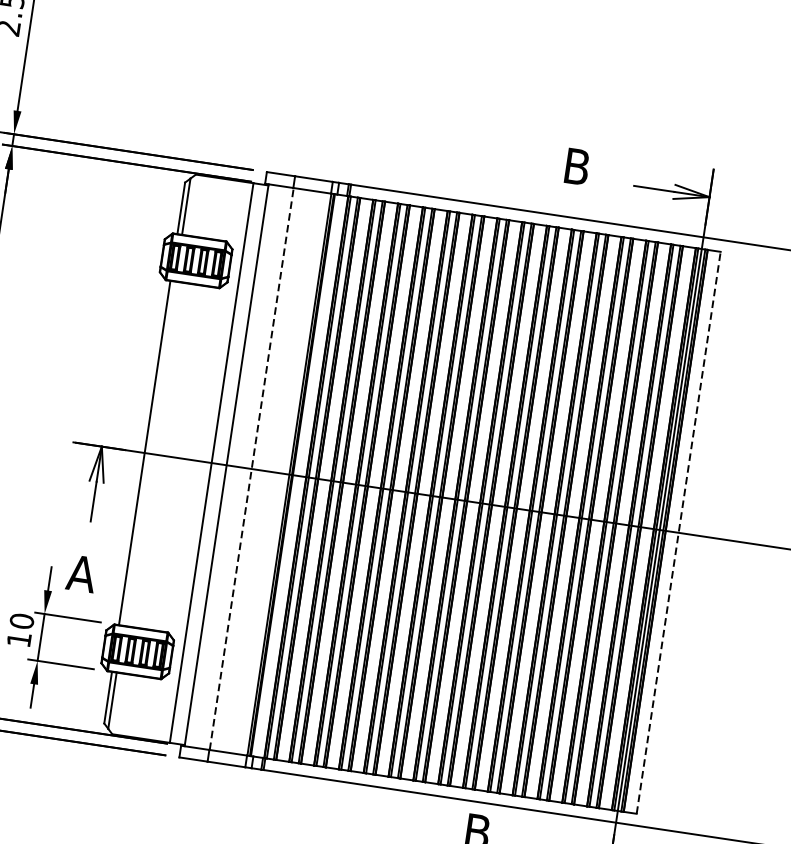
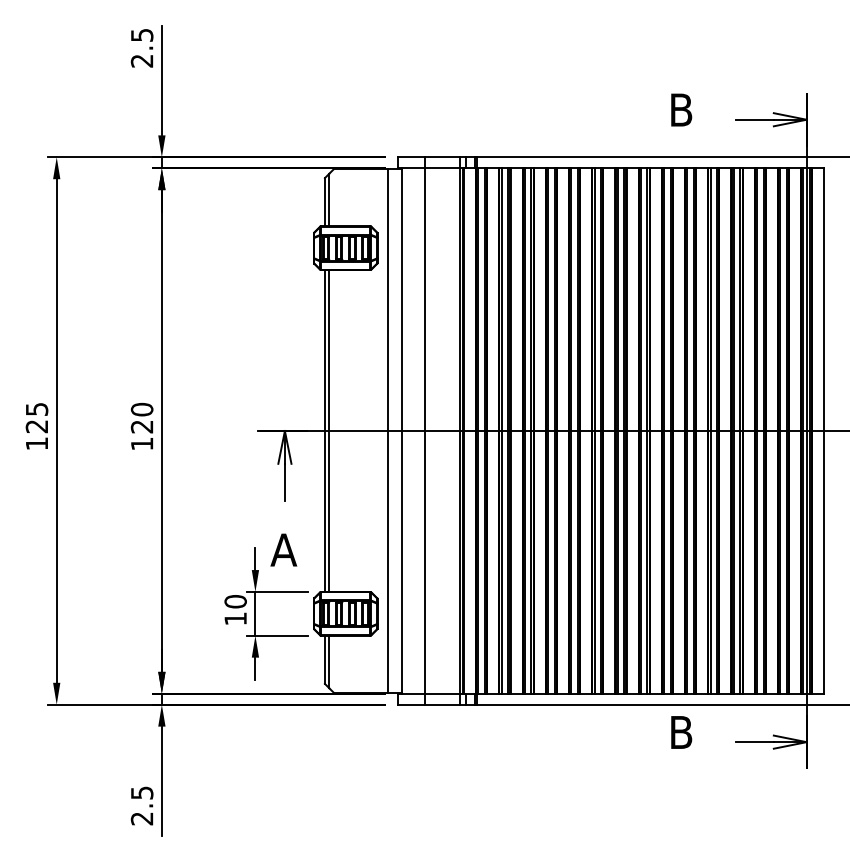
line: (149, 453) -> (329, 430), added
line: (252, 469) -> (425, 431), dashed -> solid
line: (678, 533) -> (824, 431), dashed -> solid

